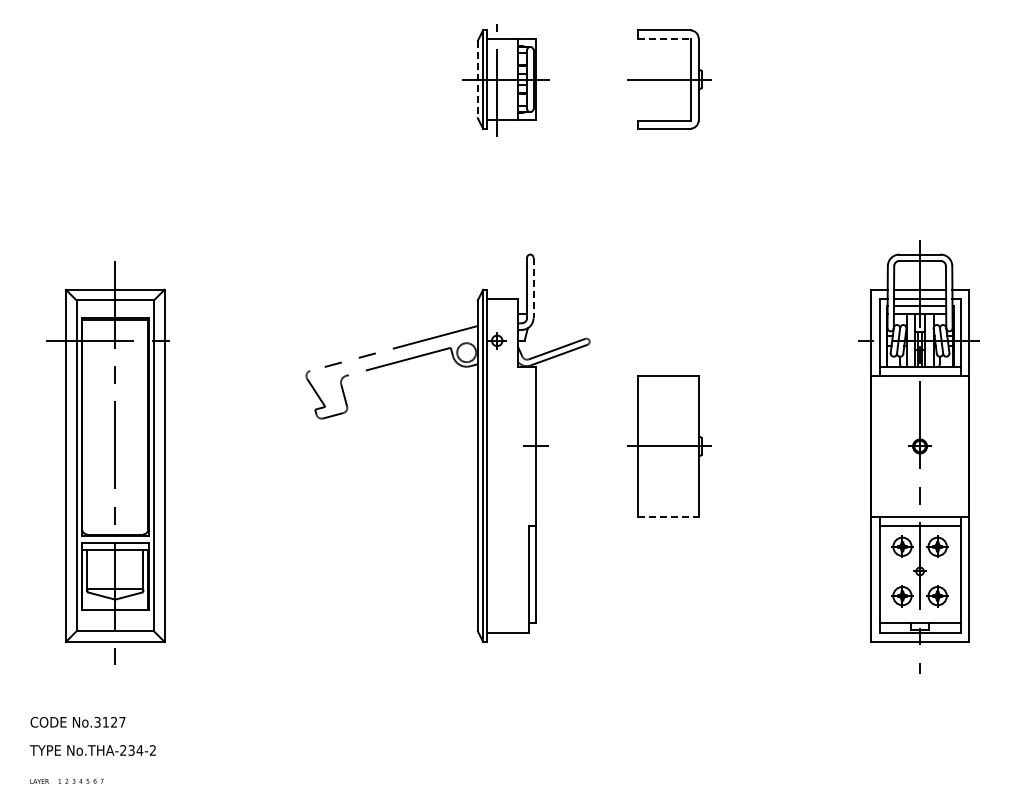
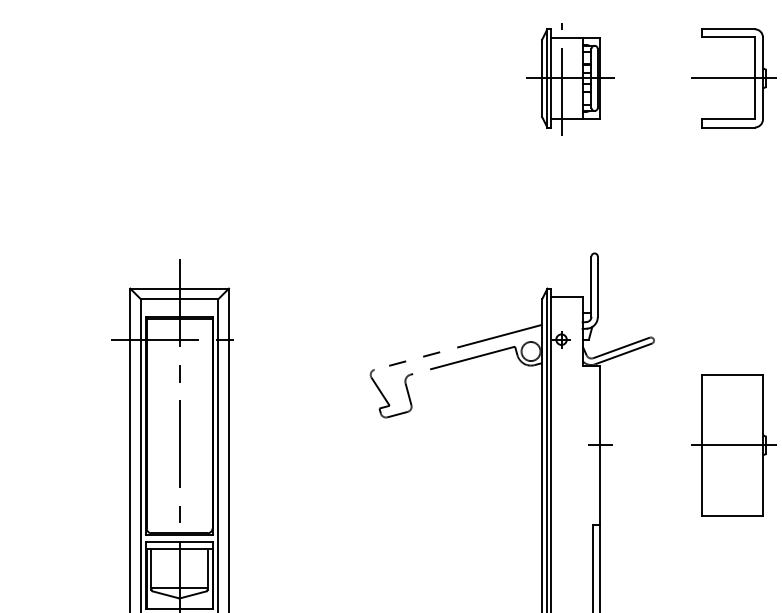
line: (664, 38) -> (728, 37), dashed -> solid
line: (477, 79) -> (541, 78), dashed -> solid
line: (533, 288) -> (597, 287), dashed -> solid
line: (668, 516) -> (732, 515), dashed -> solid

